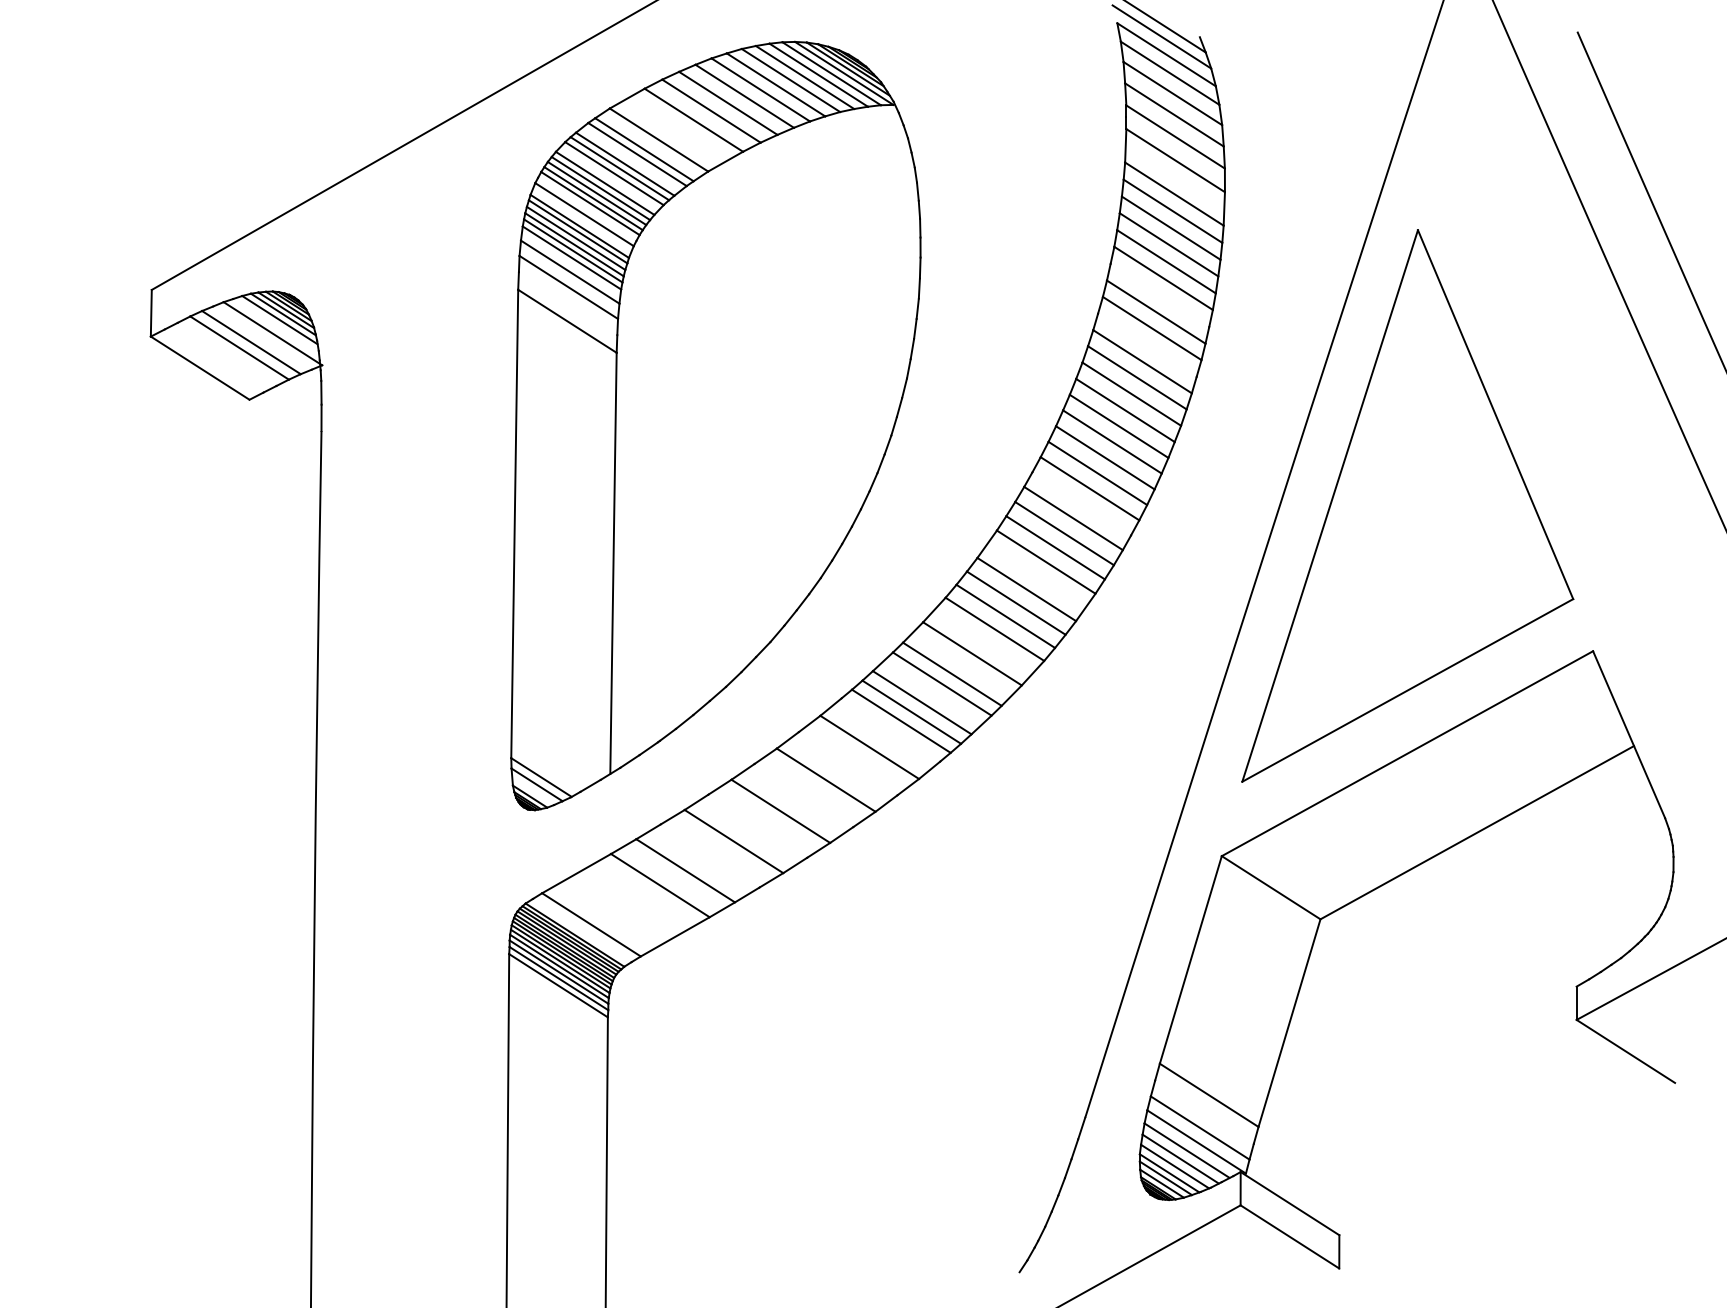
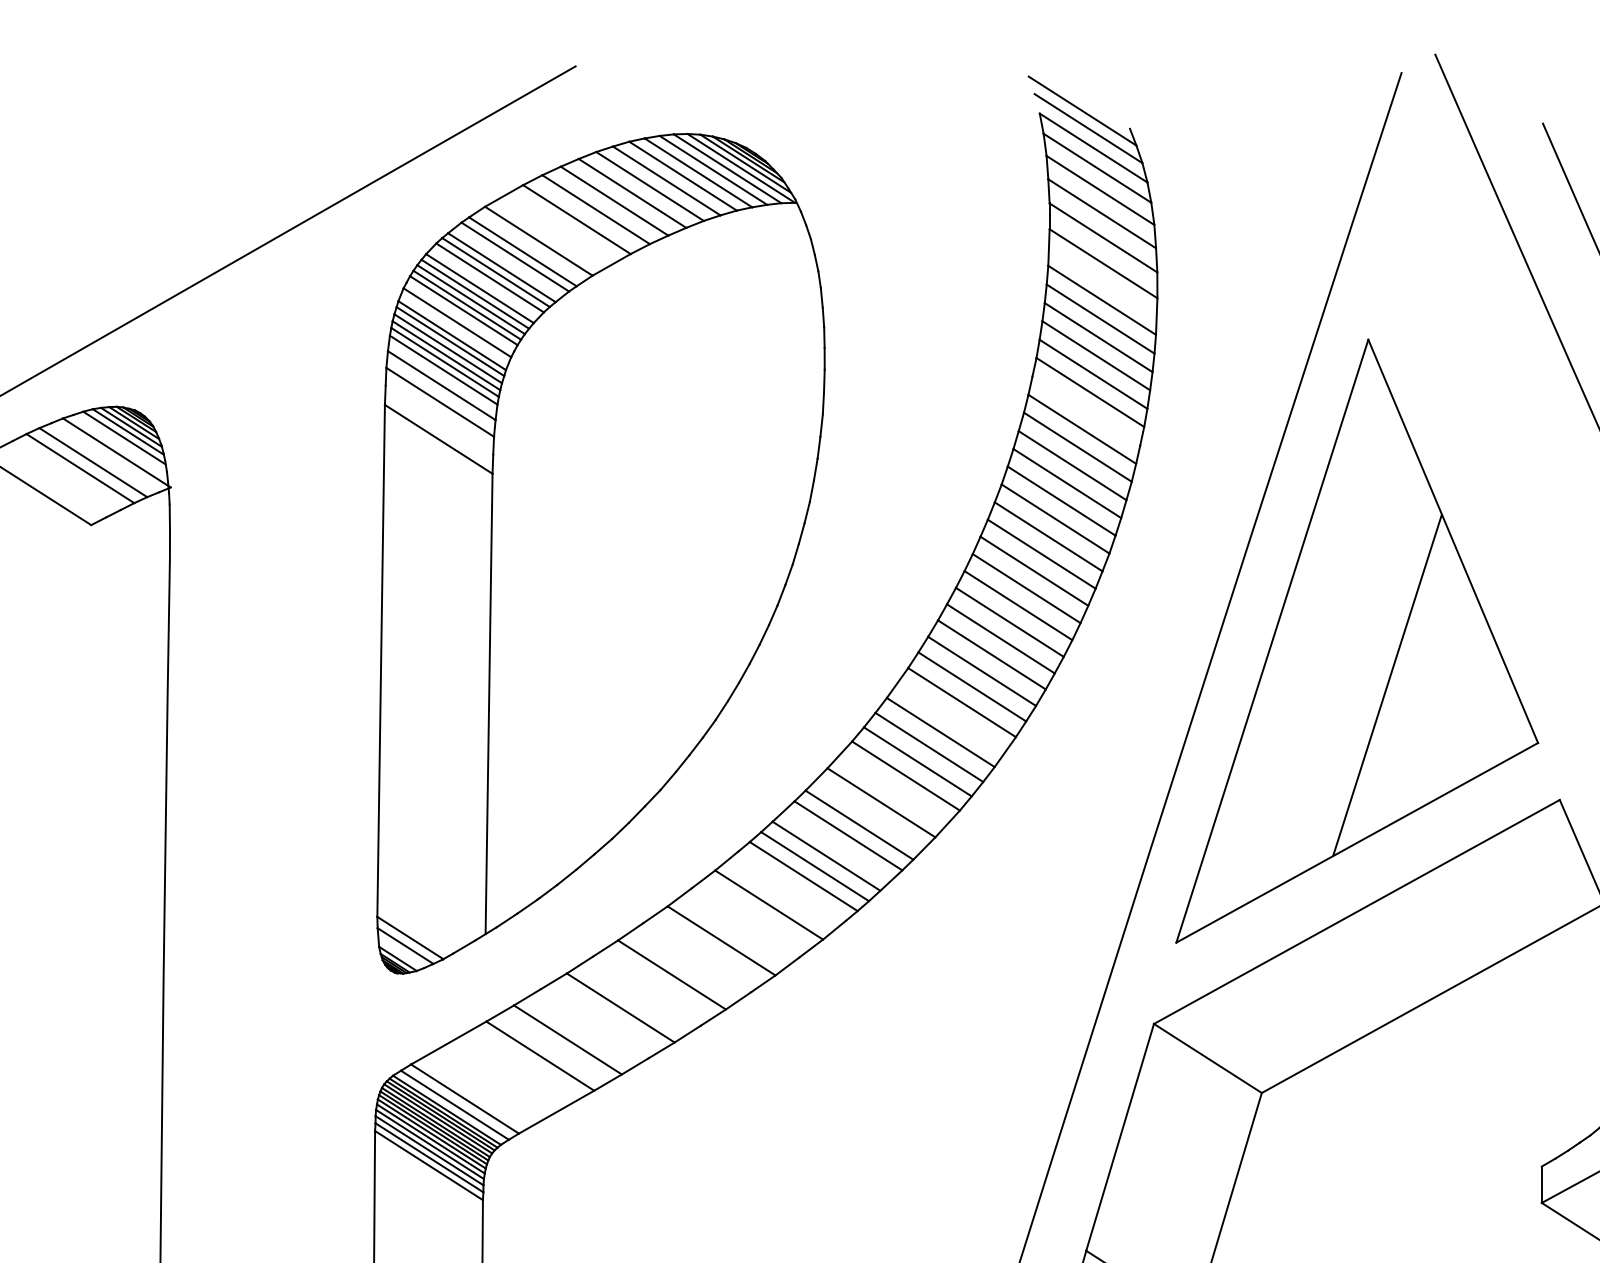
line: (1147, 344) -> (1072, 464), added
line: (1081, 503) -> (1000, 638), added
line: (1435, 545) -> (1387, 684), added
line: (581, 929) -> (454, 1104), added

